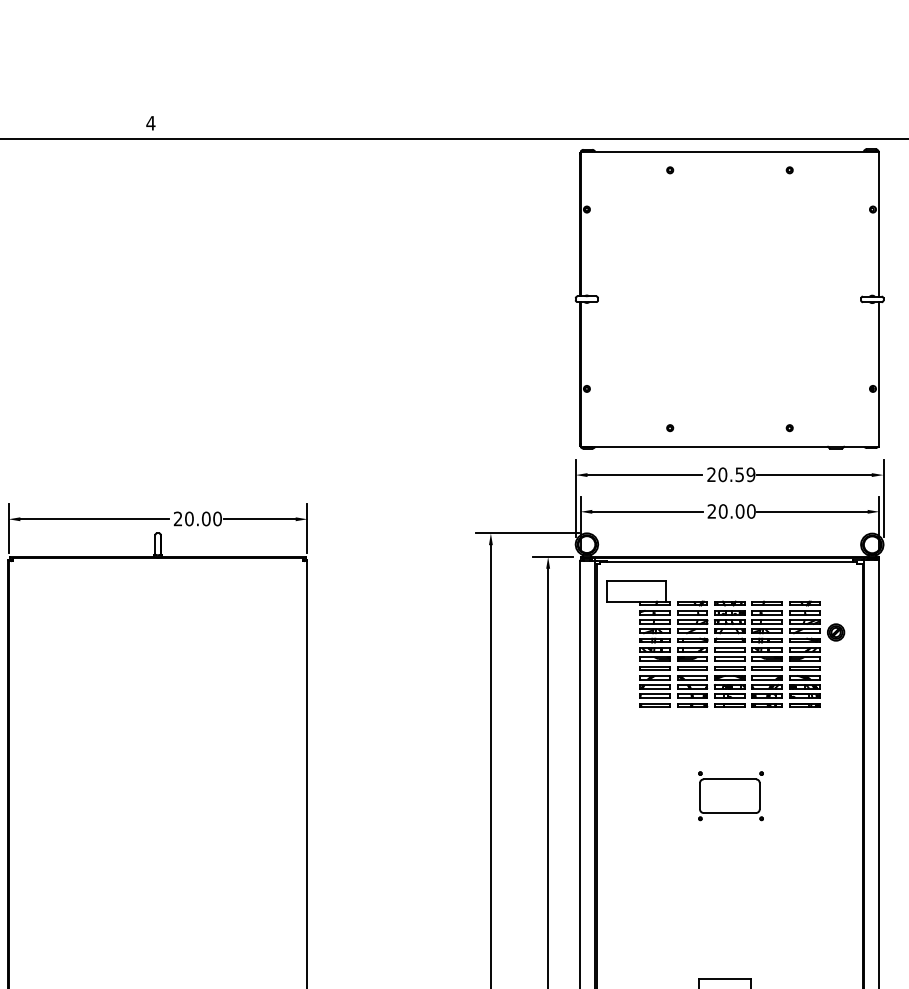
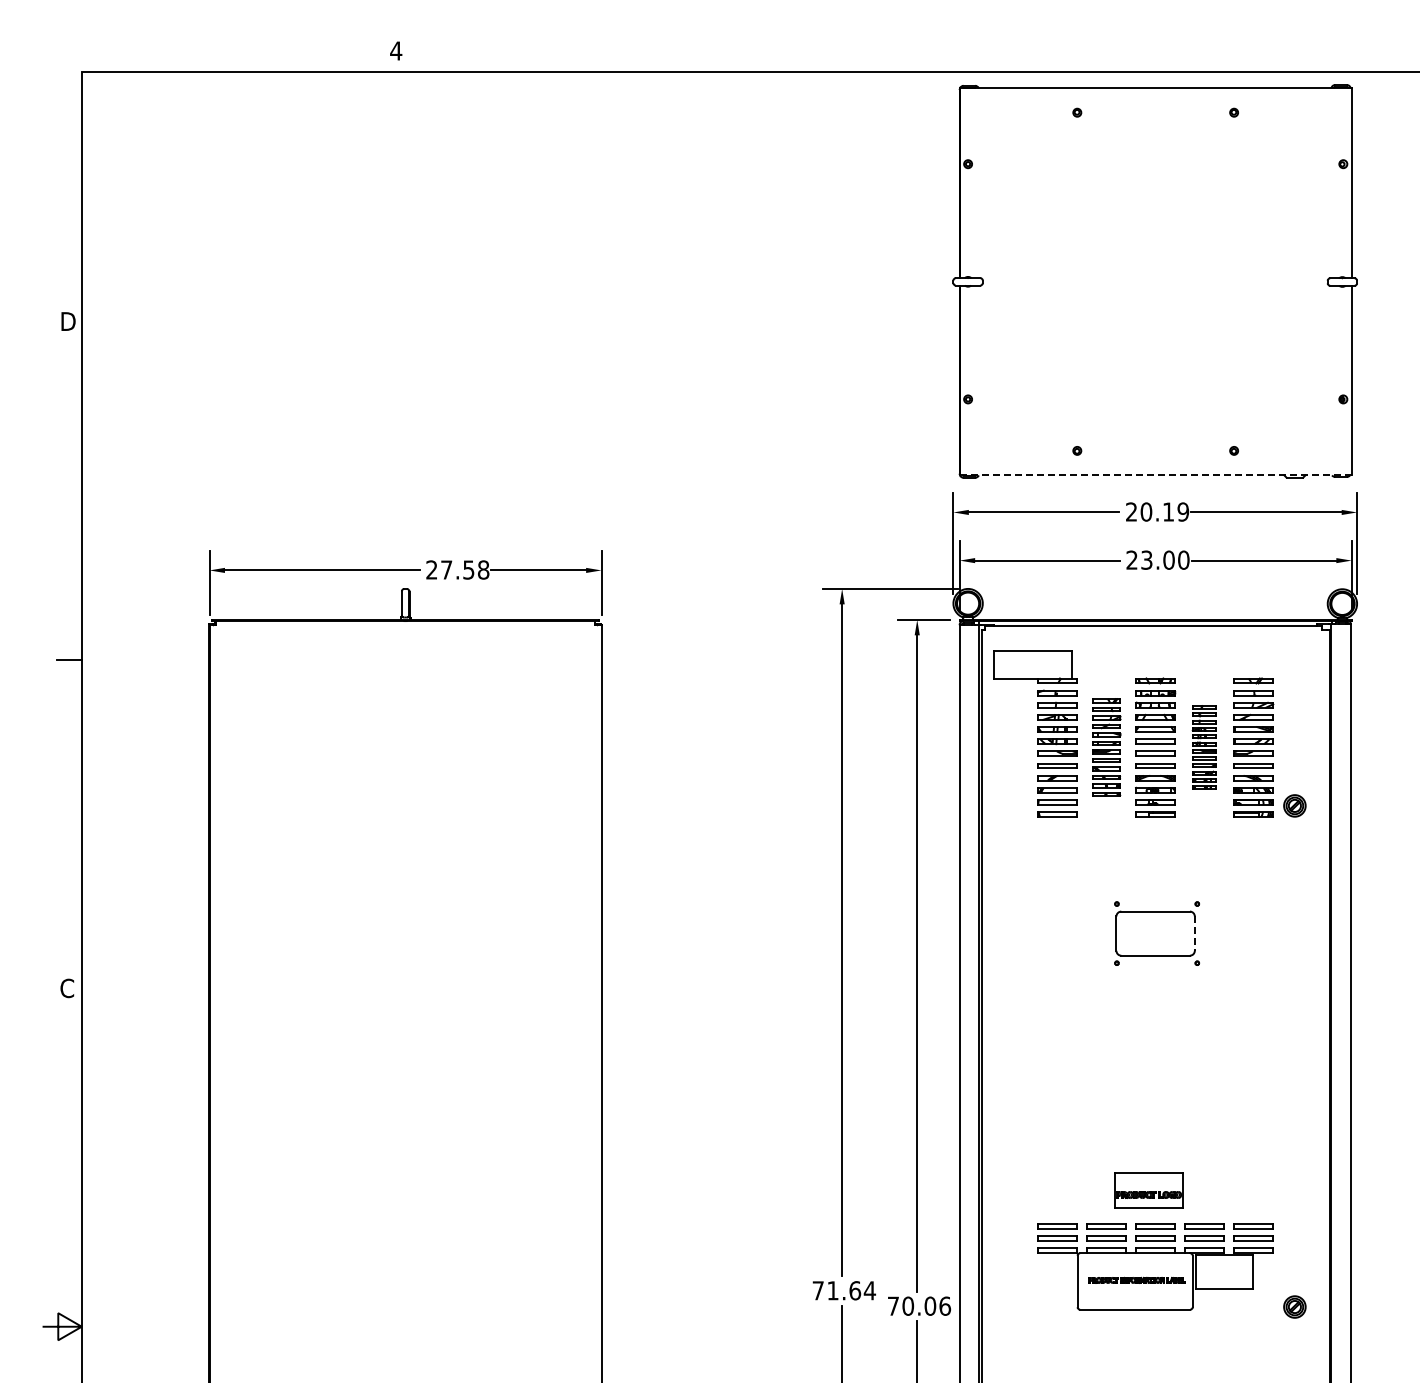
line: (729, 446) -> (1155, 475), solid -> dashed
text: (739, 474) -> (1168, 511), 20.59 -> 20.19
text: (722, 510) -> (1146, 559), 20.00 -> 23.00
text: (203, 518) -> (465, 569), 20.00 -> 27.58
part: (835, 632) -> (1294, 805), moved
part: (692, 654) -> (1106, 747), size x0.7
part: (767, 654) -> (1204, 747), size x0.6
line: (759, 796) -> (1194, 934), solid -> dashed

